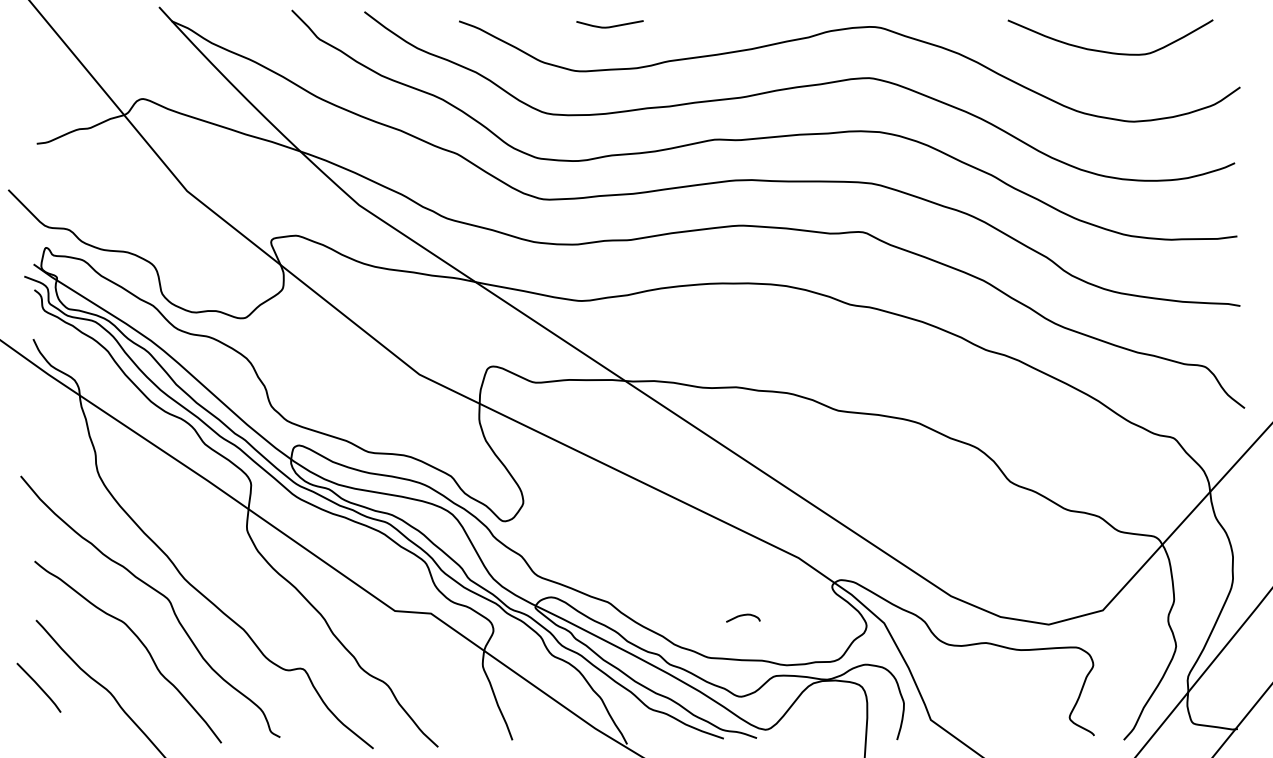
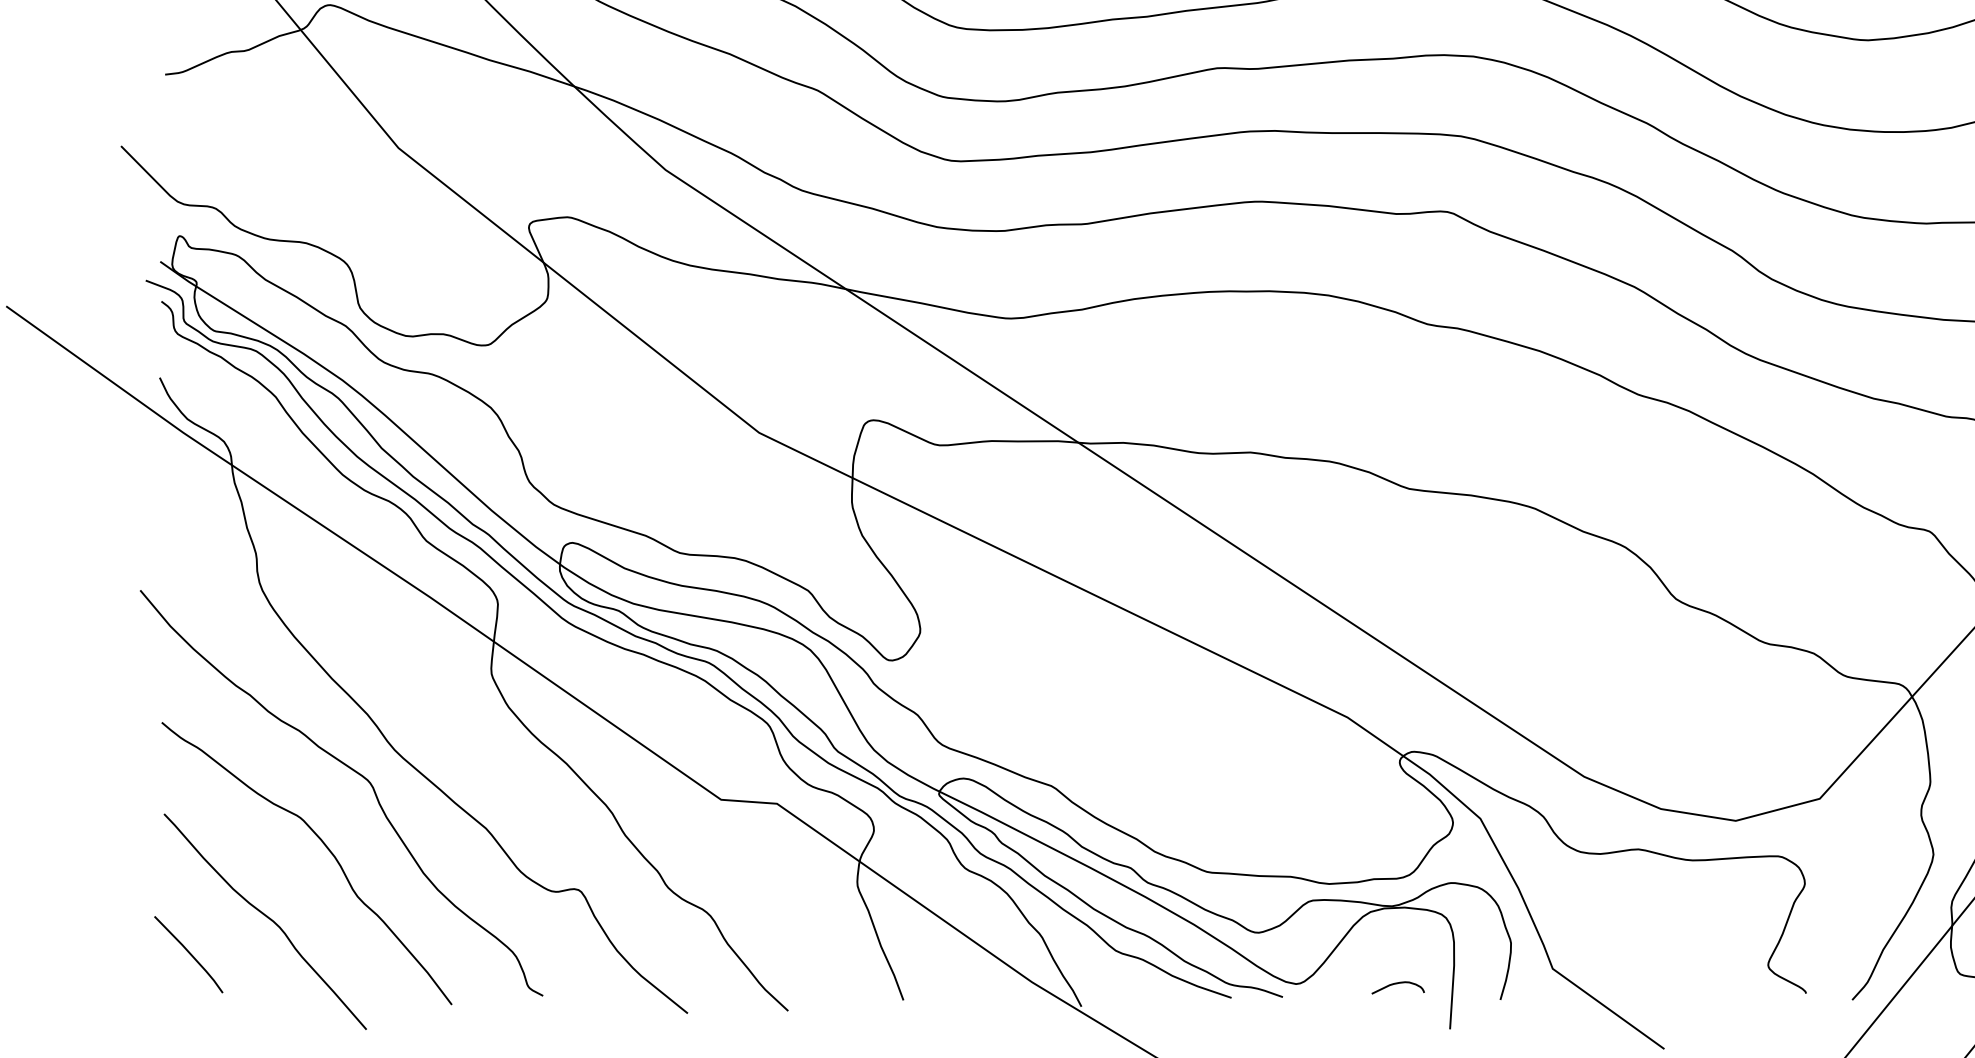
curve: (742, 616) -> (1397, 985), moved
line: (38, 687) -> (188, 954), moved

